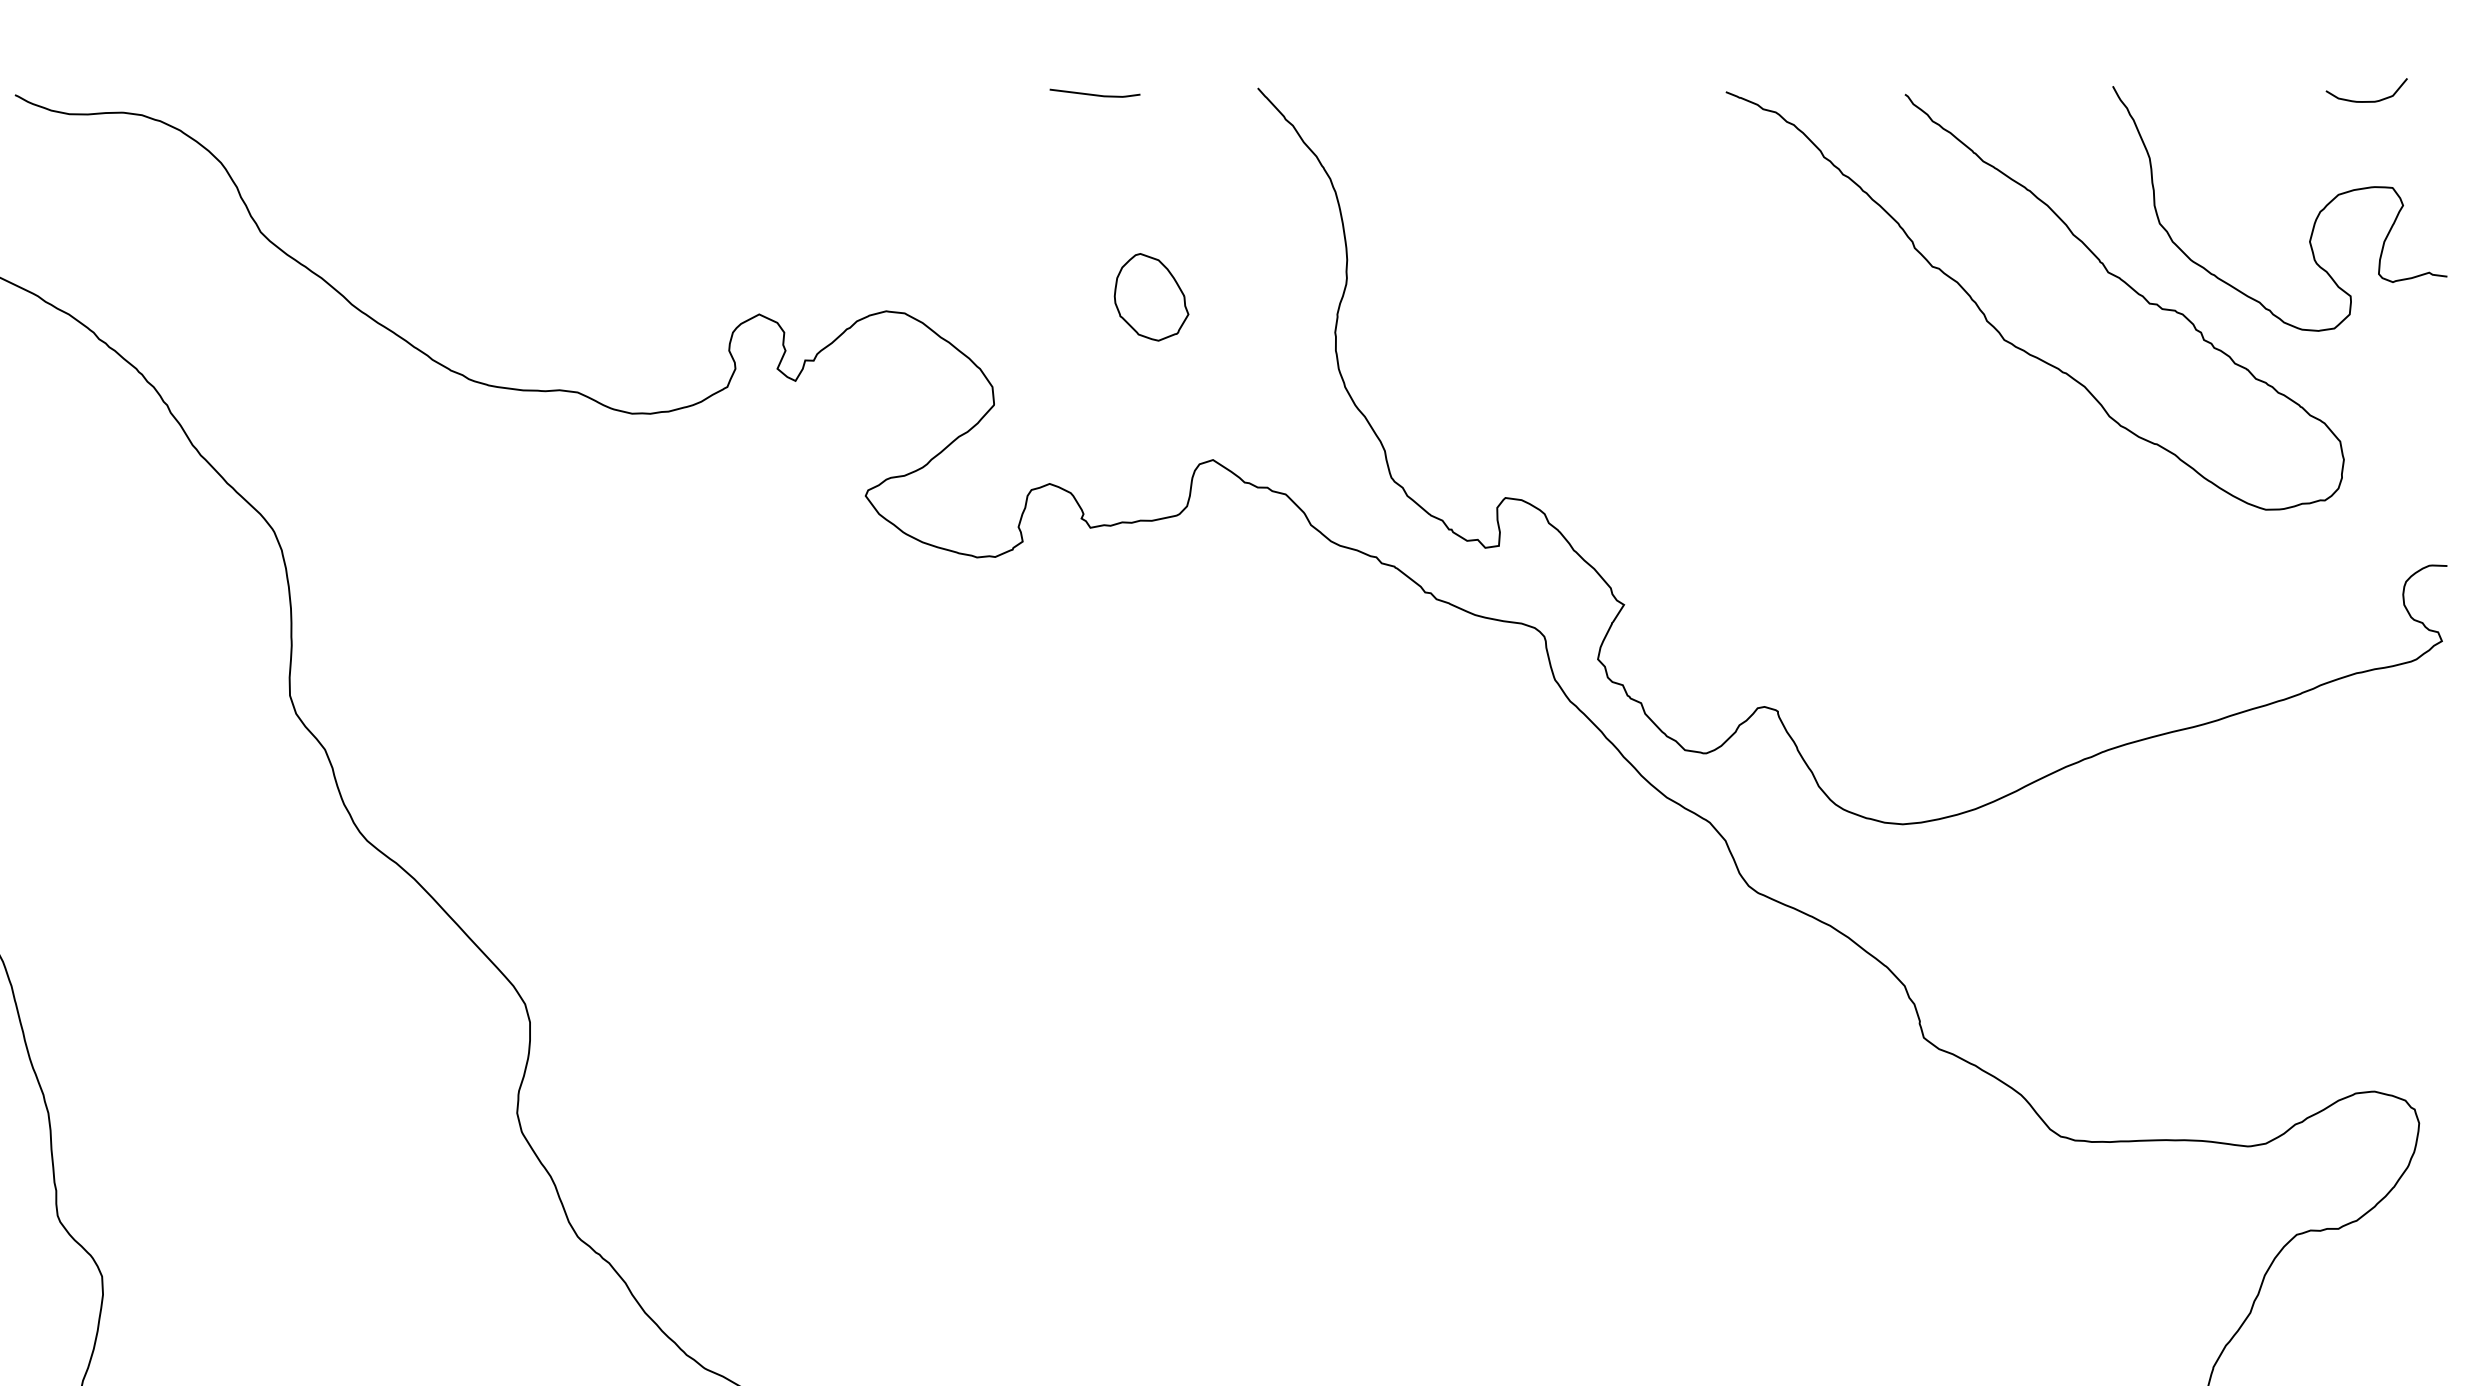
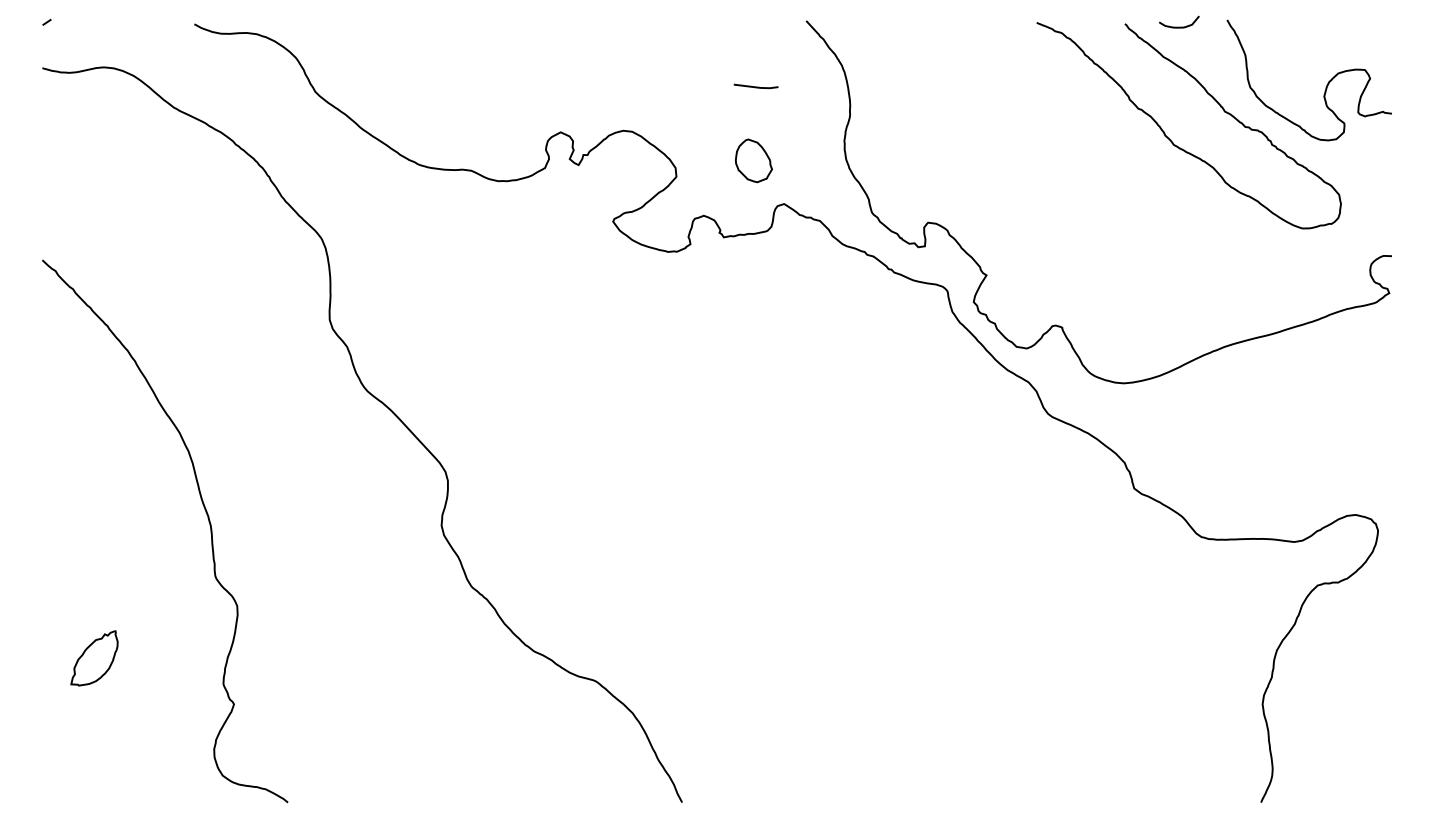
line: (1093, 93) -> (755, 86), moved
curve: (2367, 99) -> (1179, 26), moved
part: (1150, 296) -> (753, 160), moved

